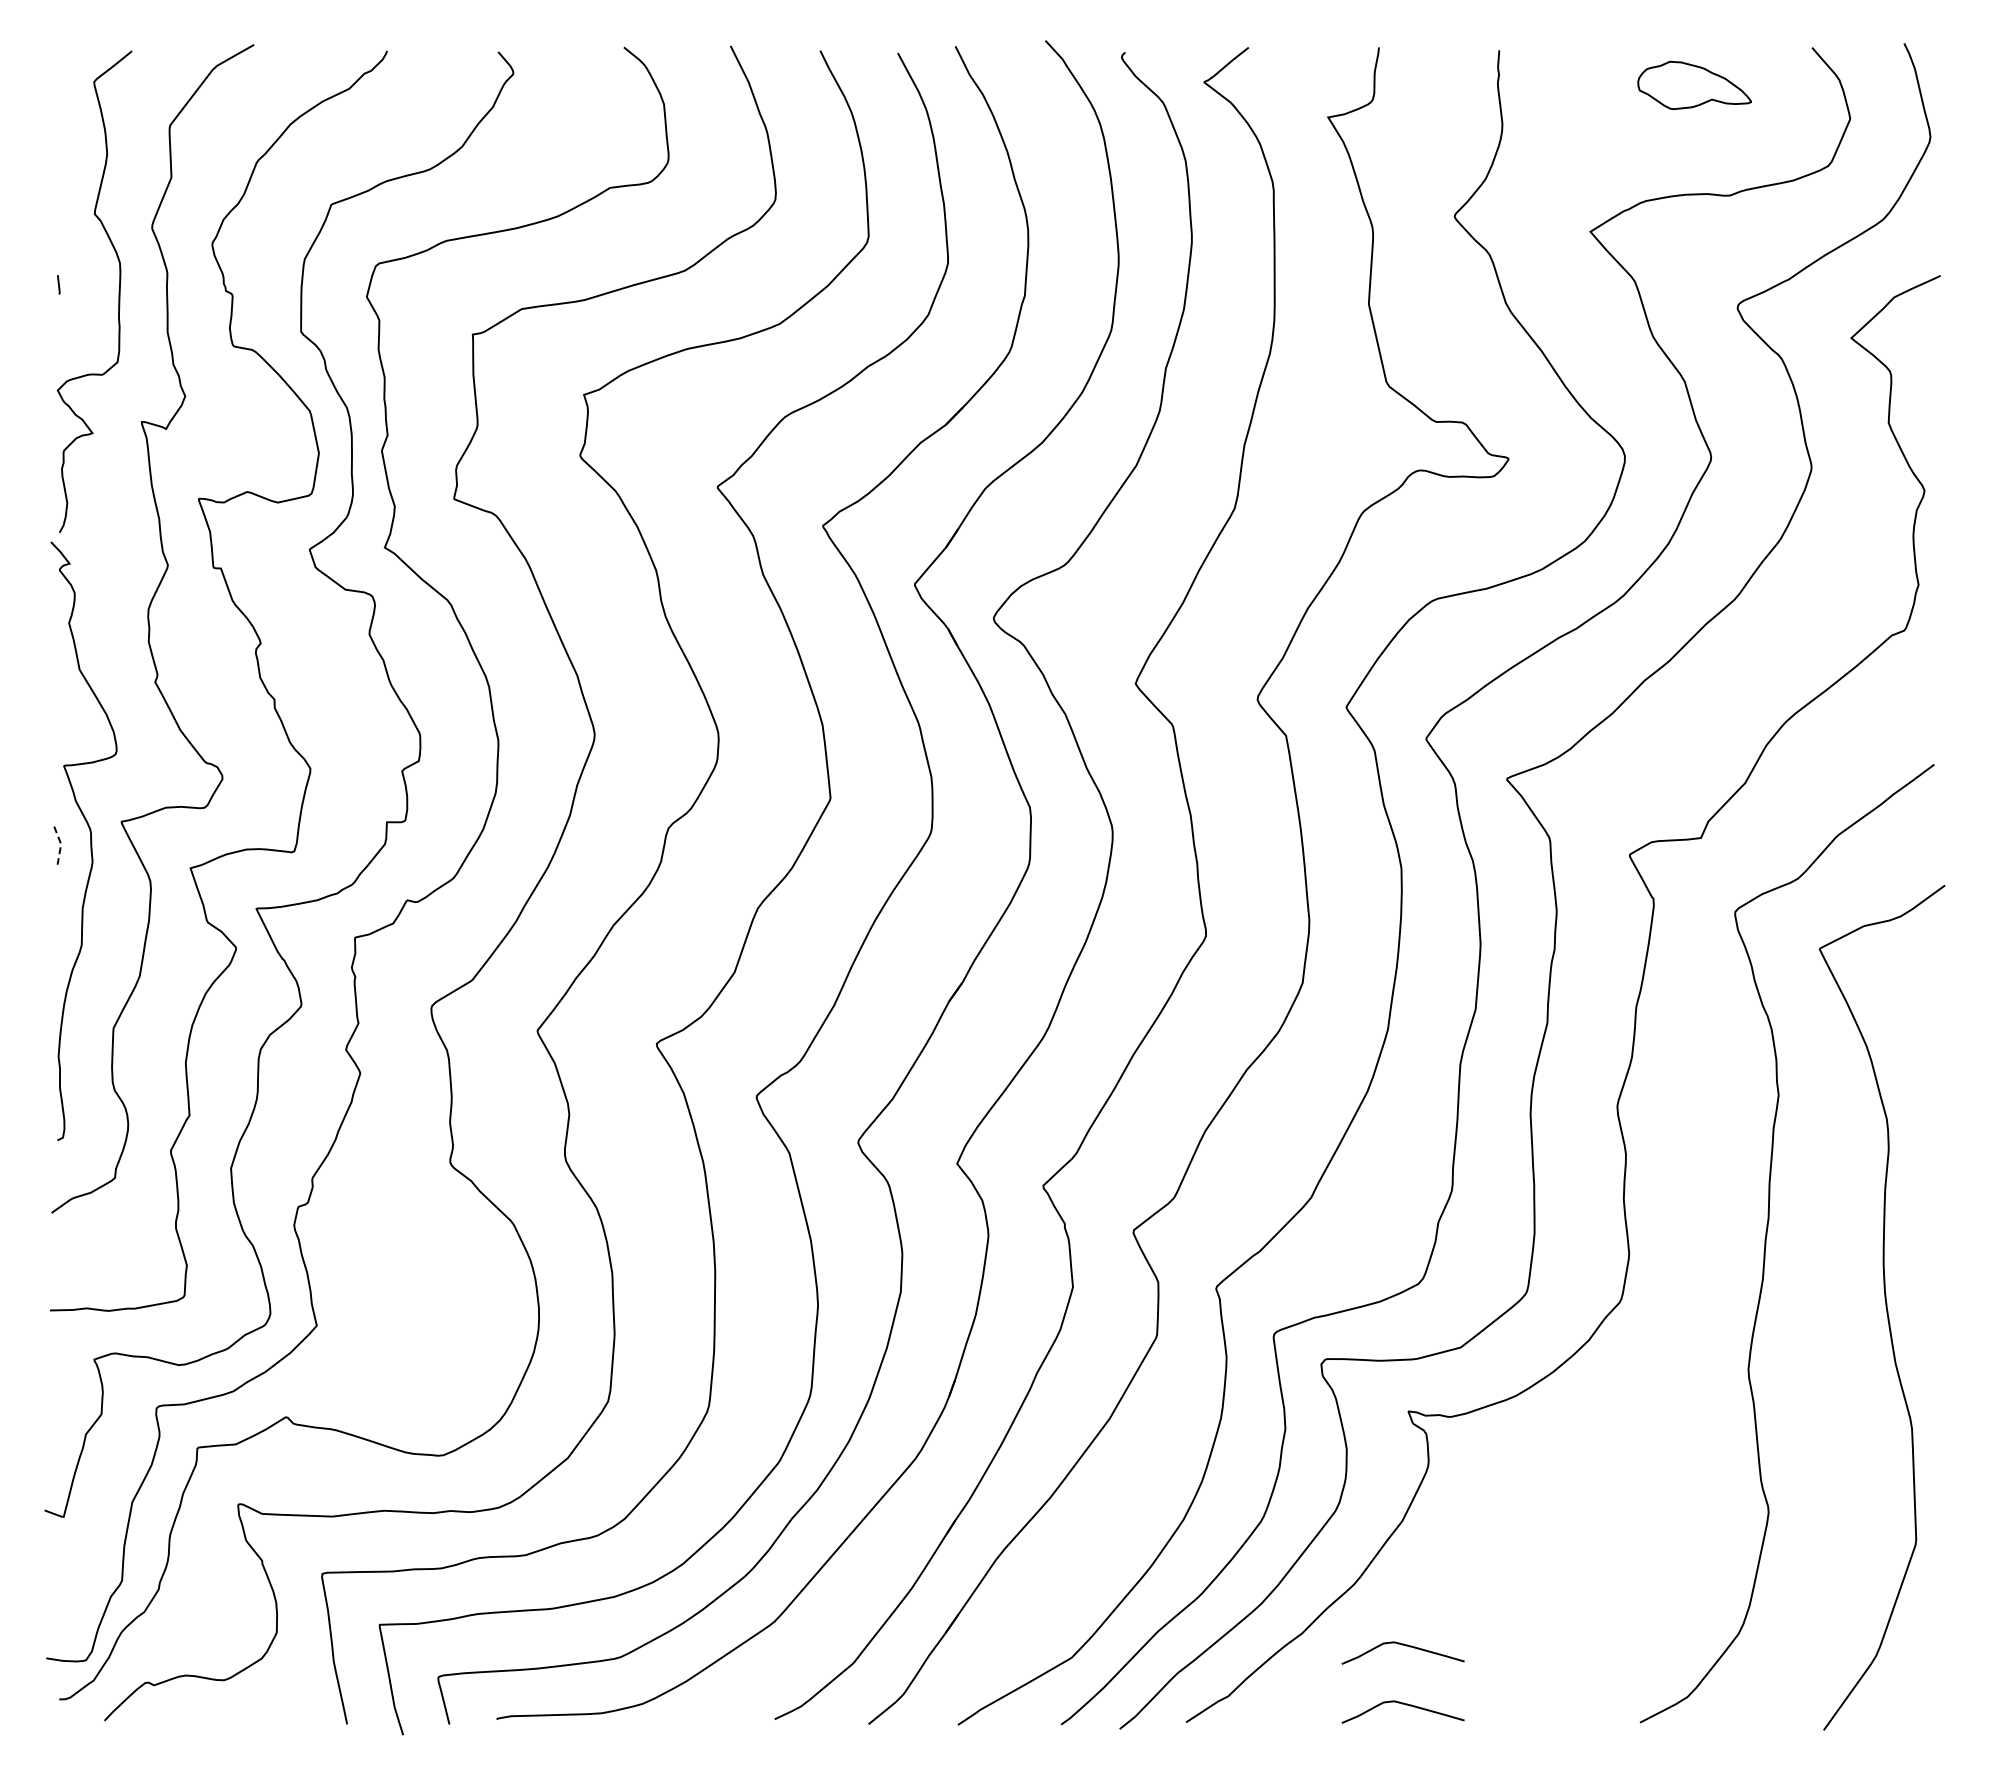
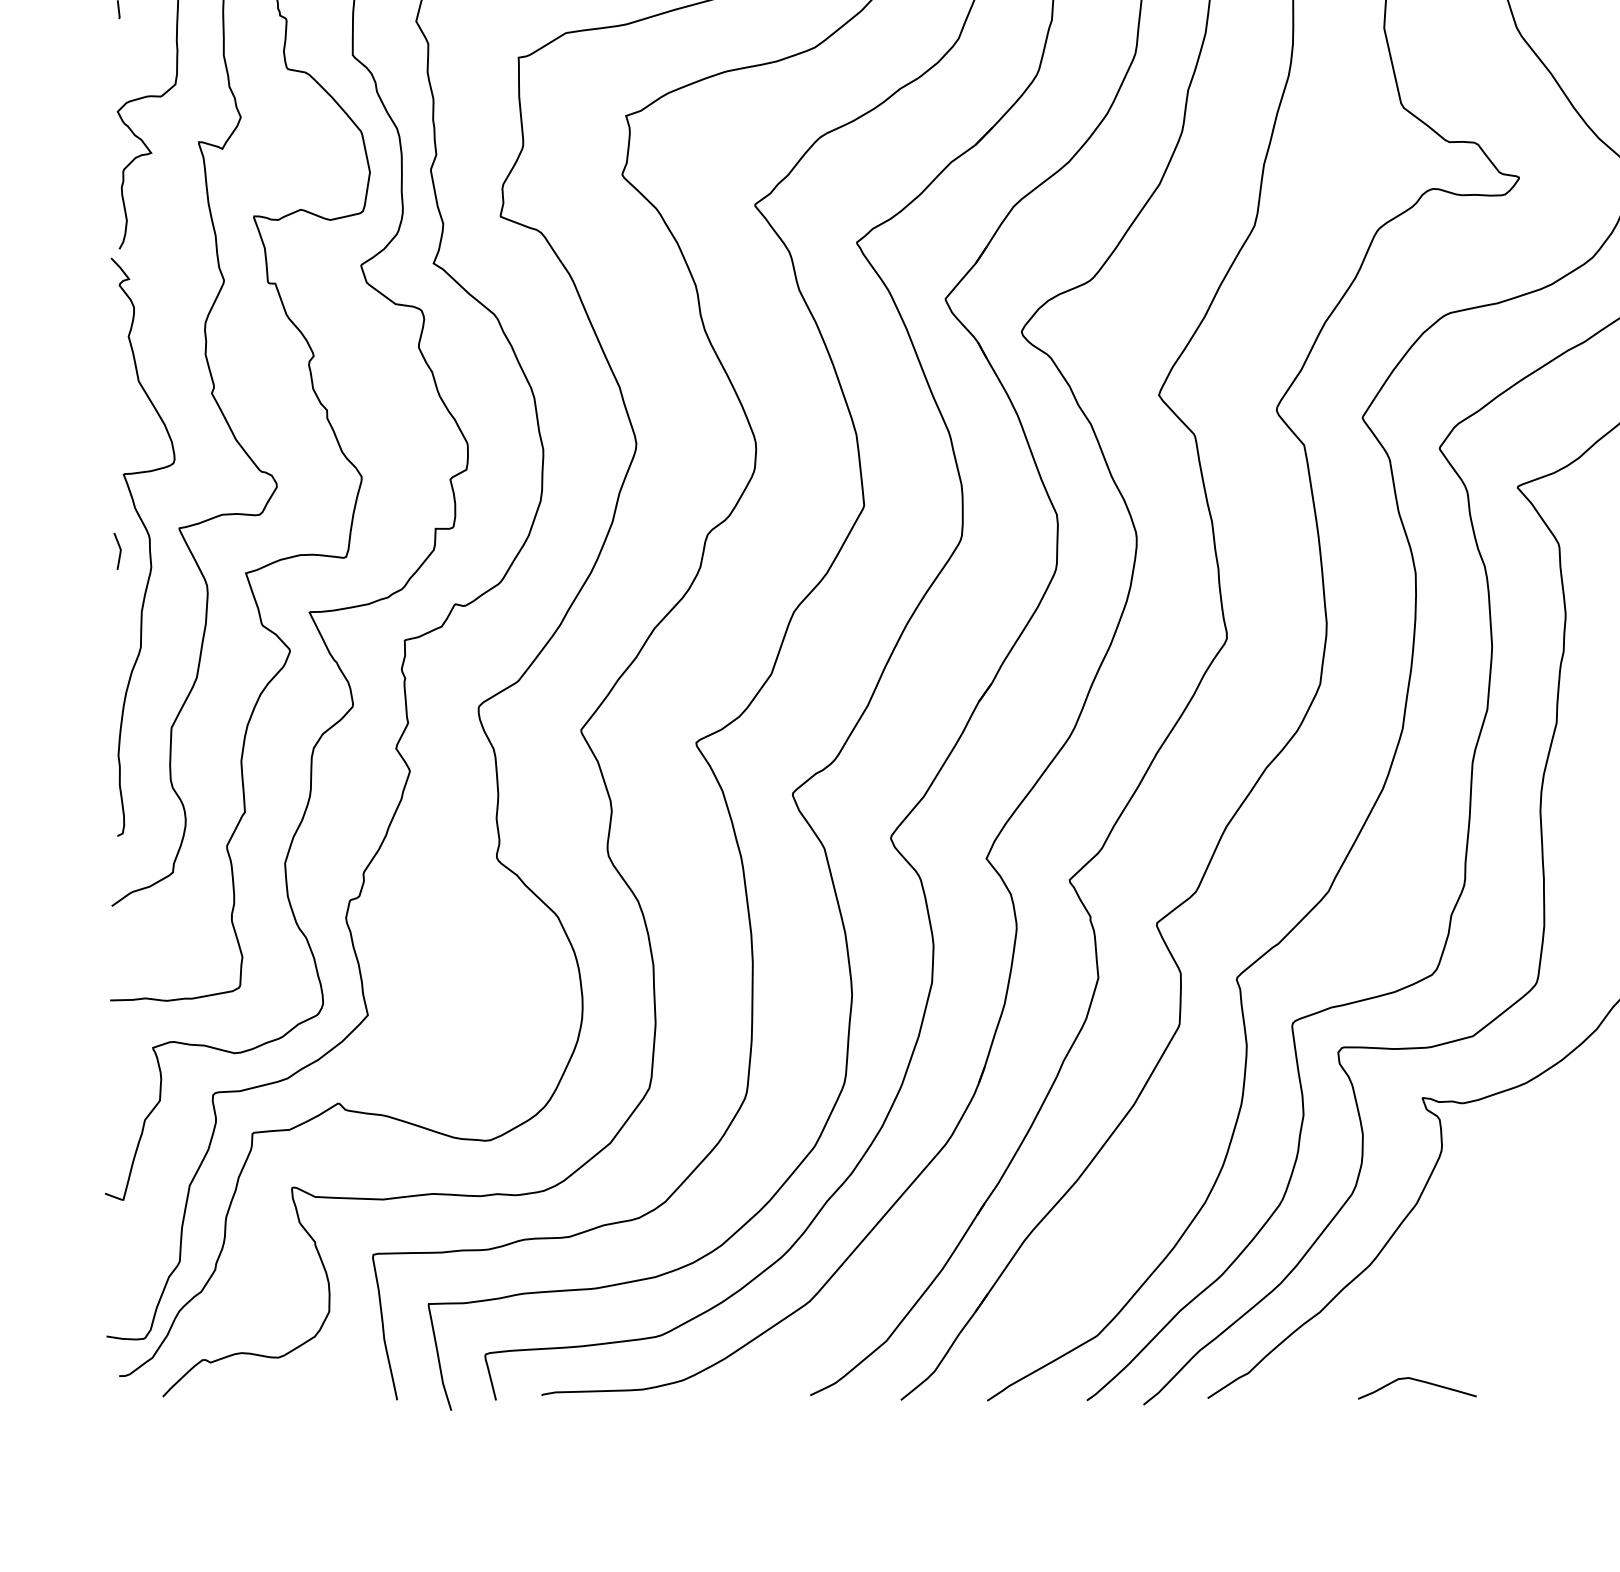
line: (60, 845) -> (120, 551), dashed -> solid
curve: (1405, 1646) -> (1419, 1325), removed

